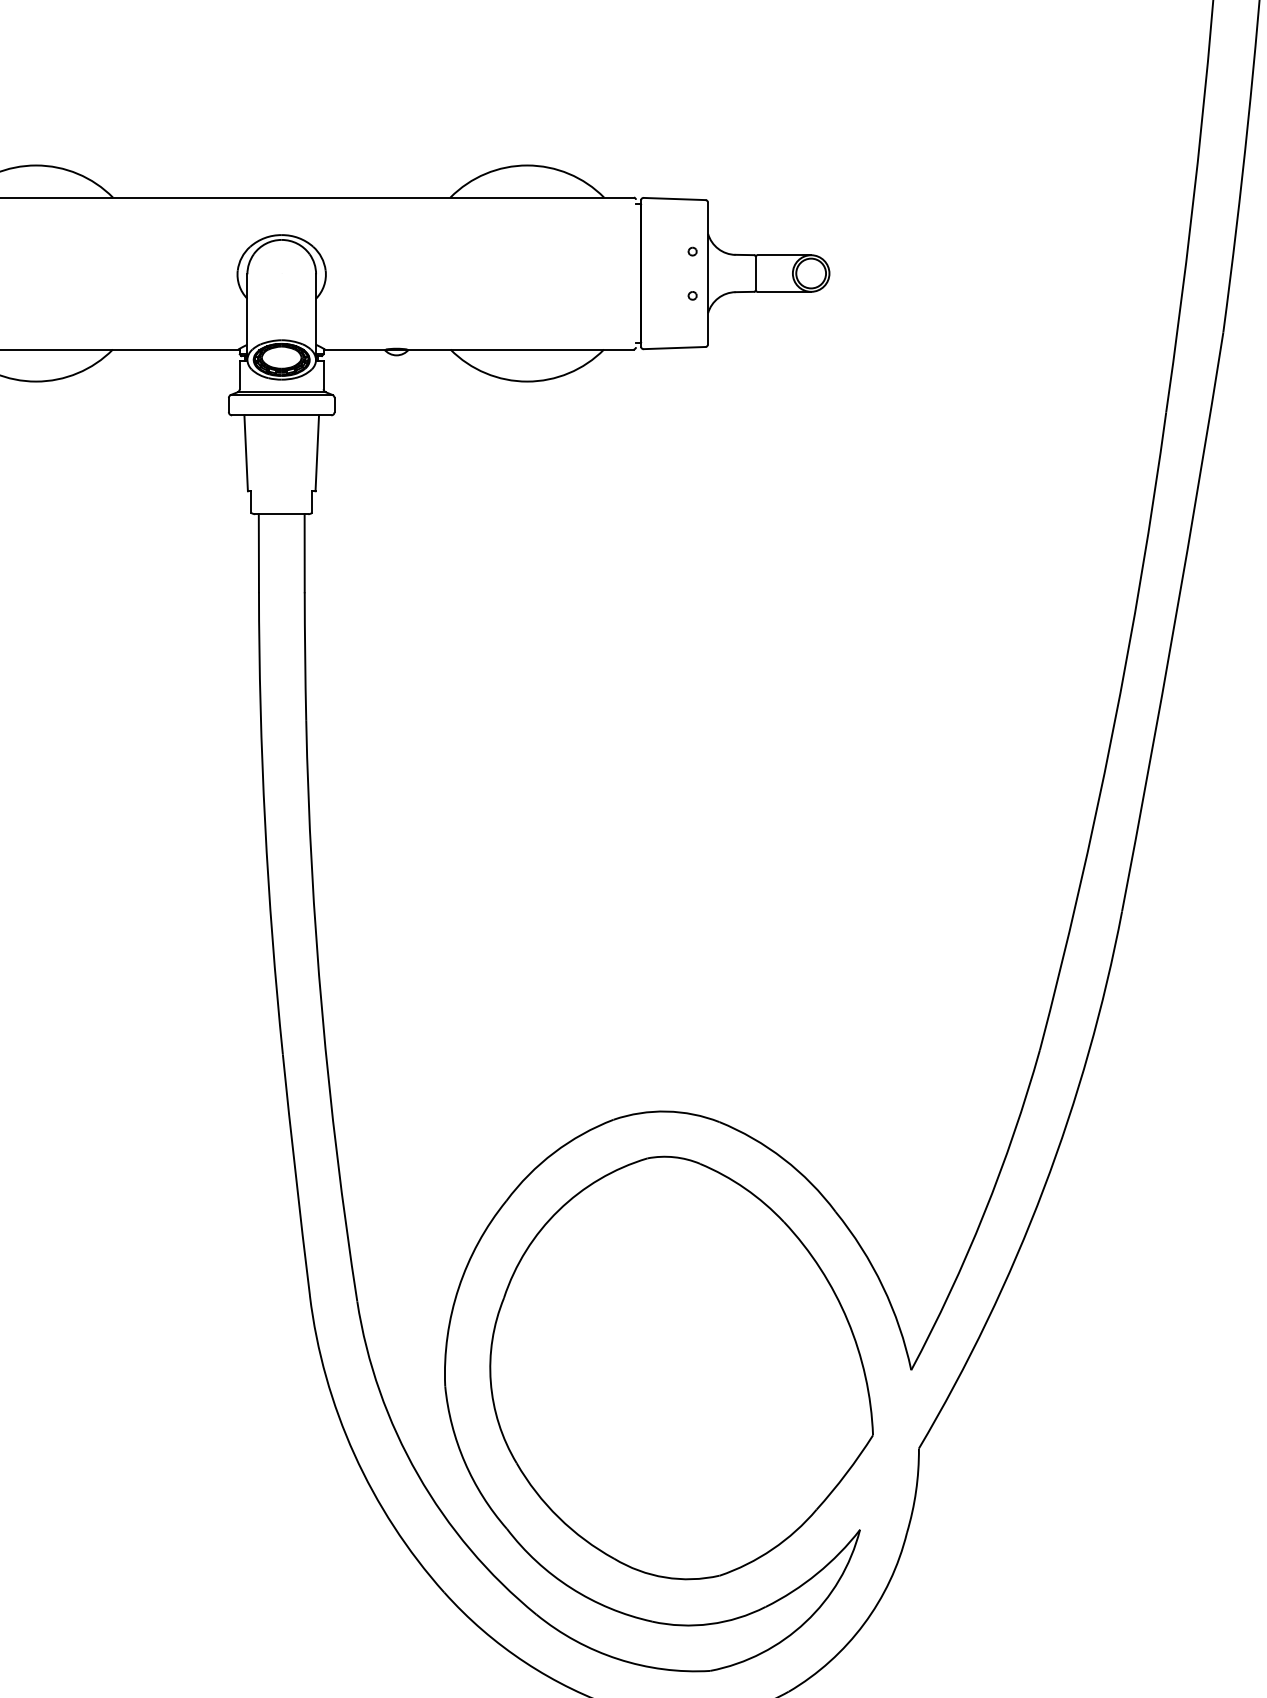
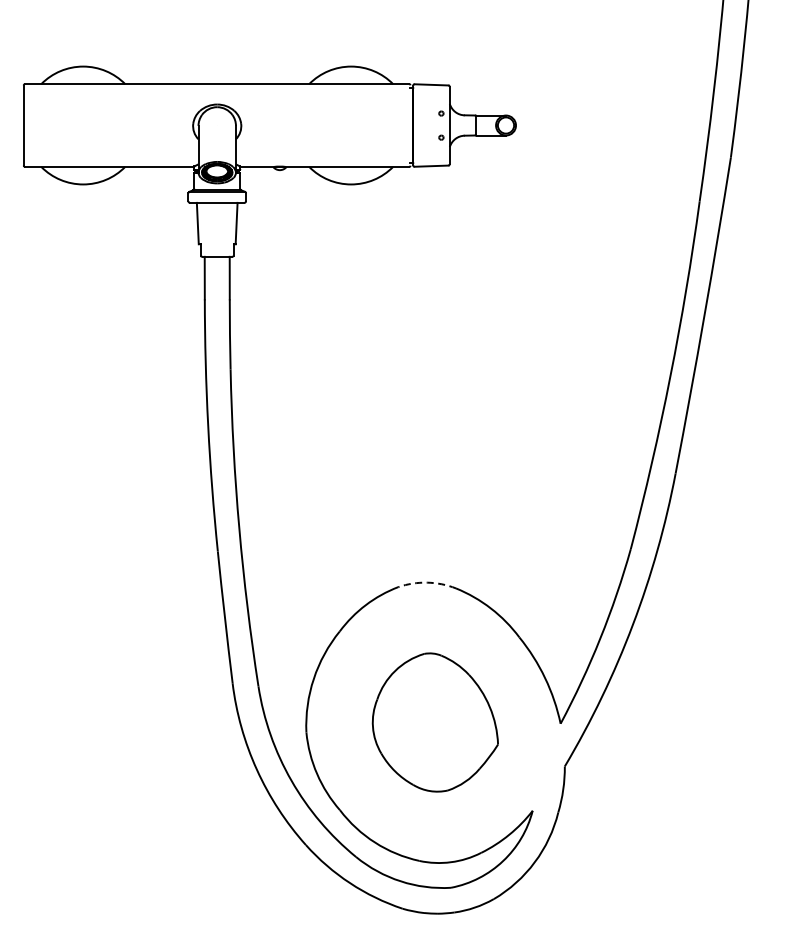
arc: (667, 1111) -> (427, 582), solid -> dashed
part: (681, 1367) -> (435, 722), size x0.6

